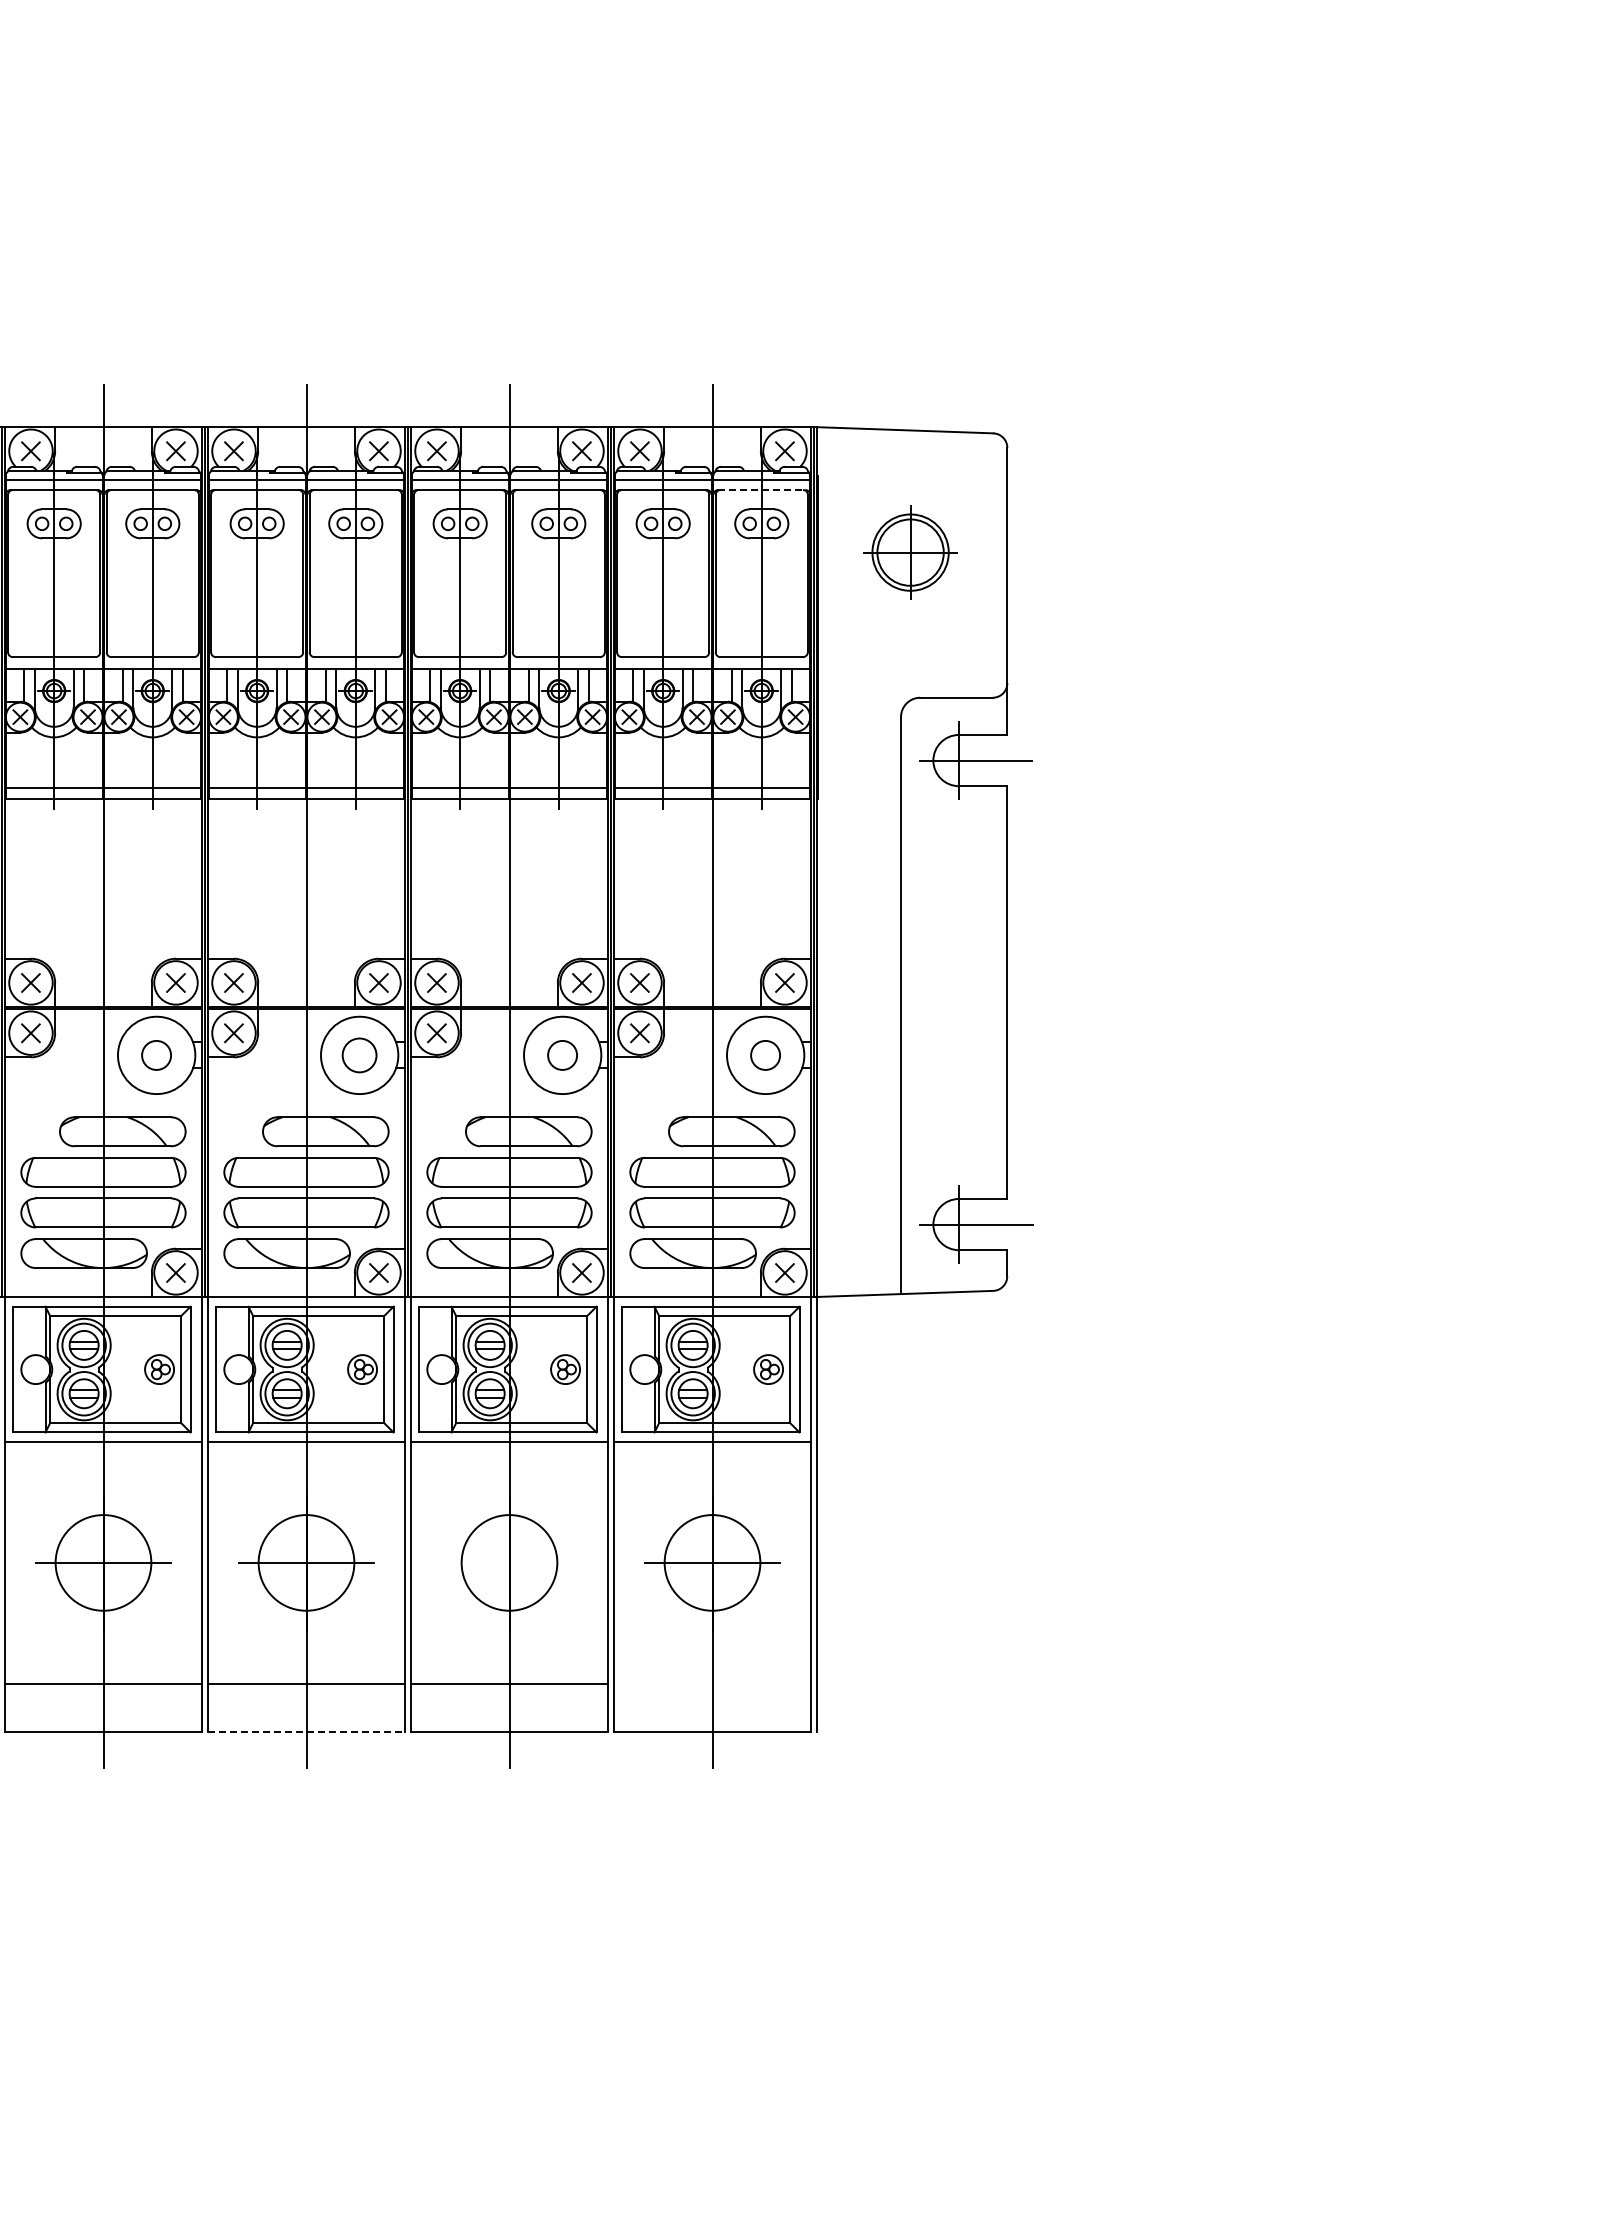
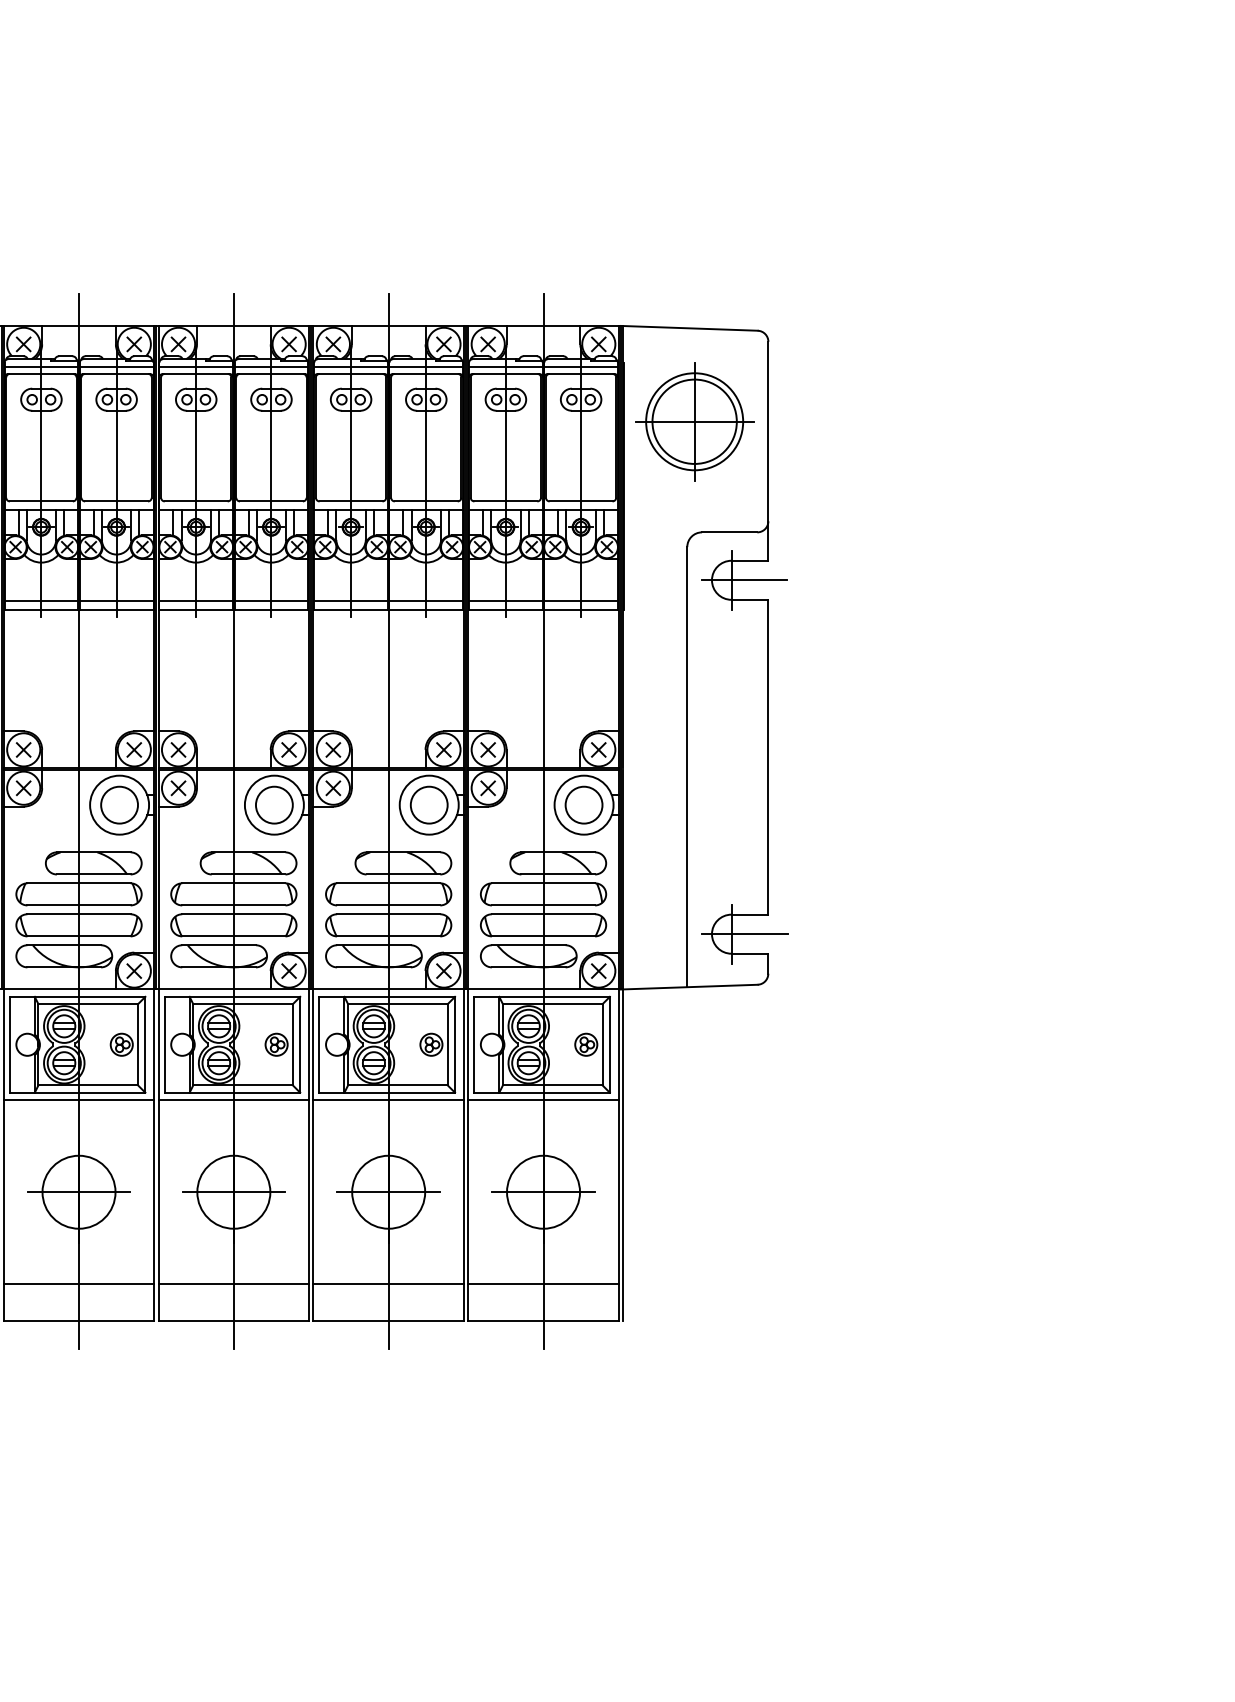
line: (761, 490) -> (580, 374), dashed -> solid
part: (910, 552) -> (694, 421), size x1.67
circle: (156, 1055) -> (119, 805), size x1.67
circle: (359, 1055) -> (274, 805), size x1.43
circle: (562, 1055) -> (429, 805), size x1.67
circle: (765, 1055) -> (583, 805), size x1.67
line: (509, 1562) -> (388, 1191), added
line: (712, 1683) -> (543, 1284), added
line: (306, 1732) -> (233, 1321), dashed -> solid

